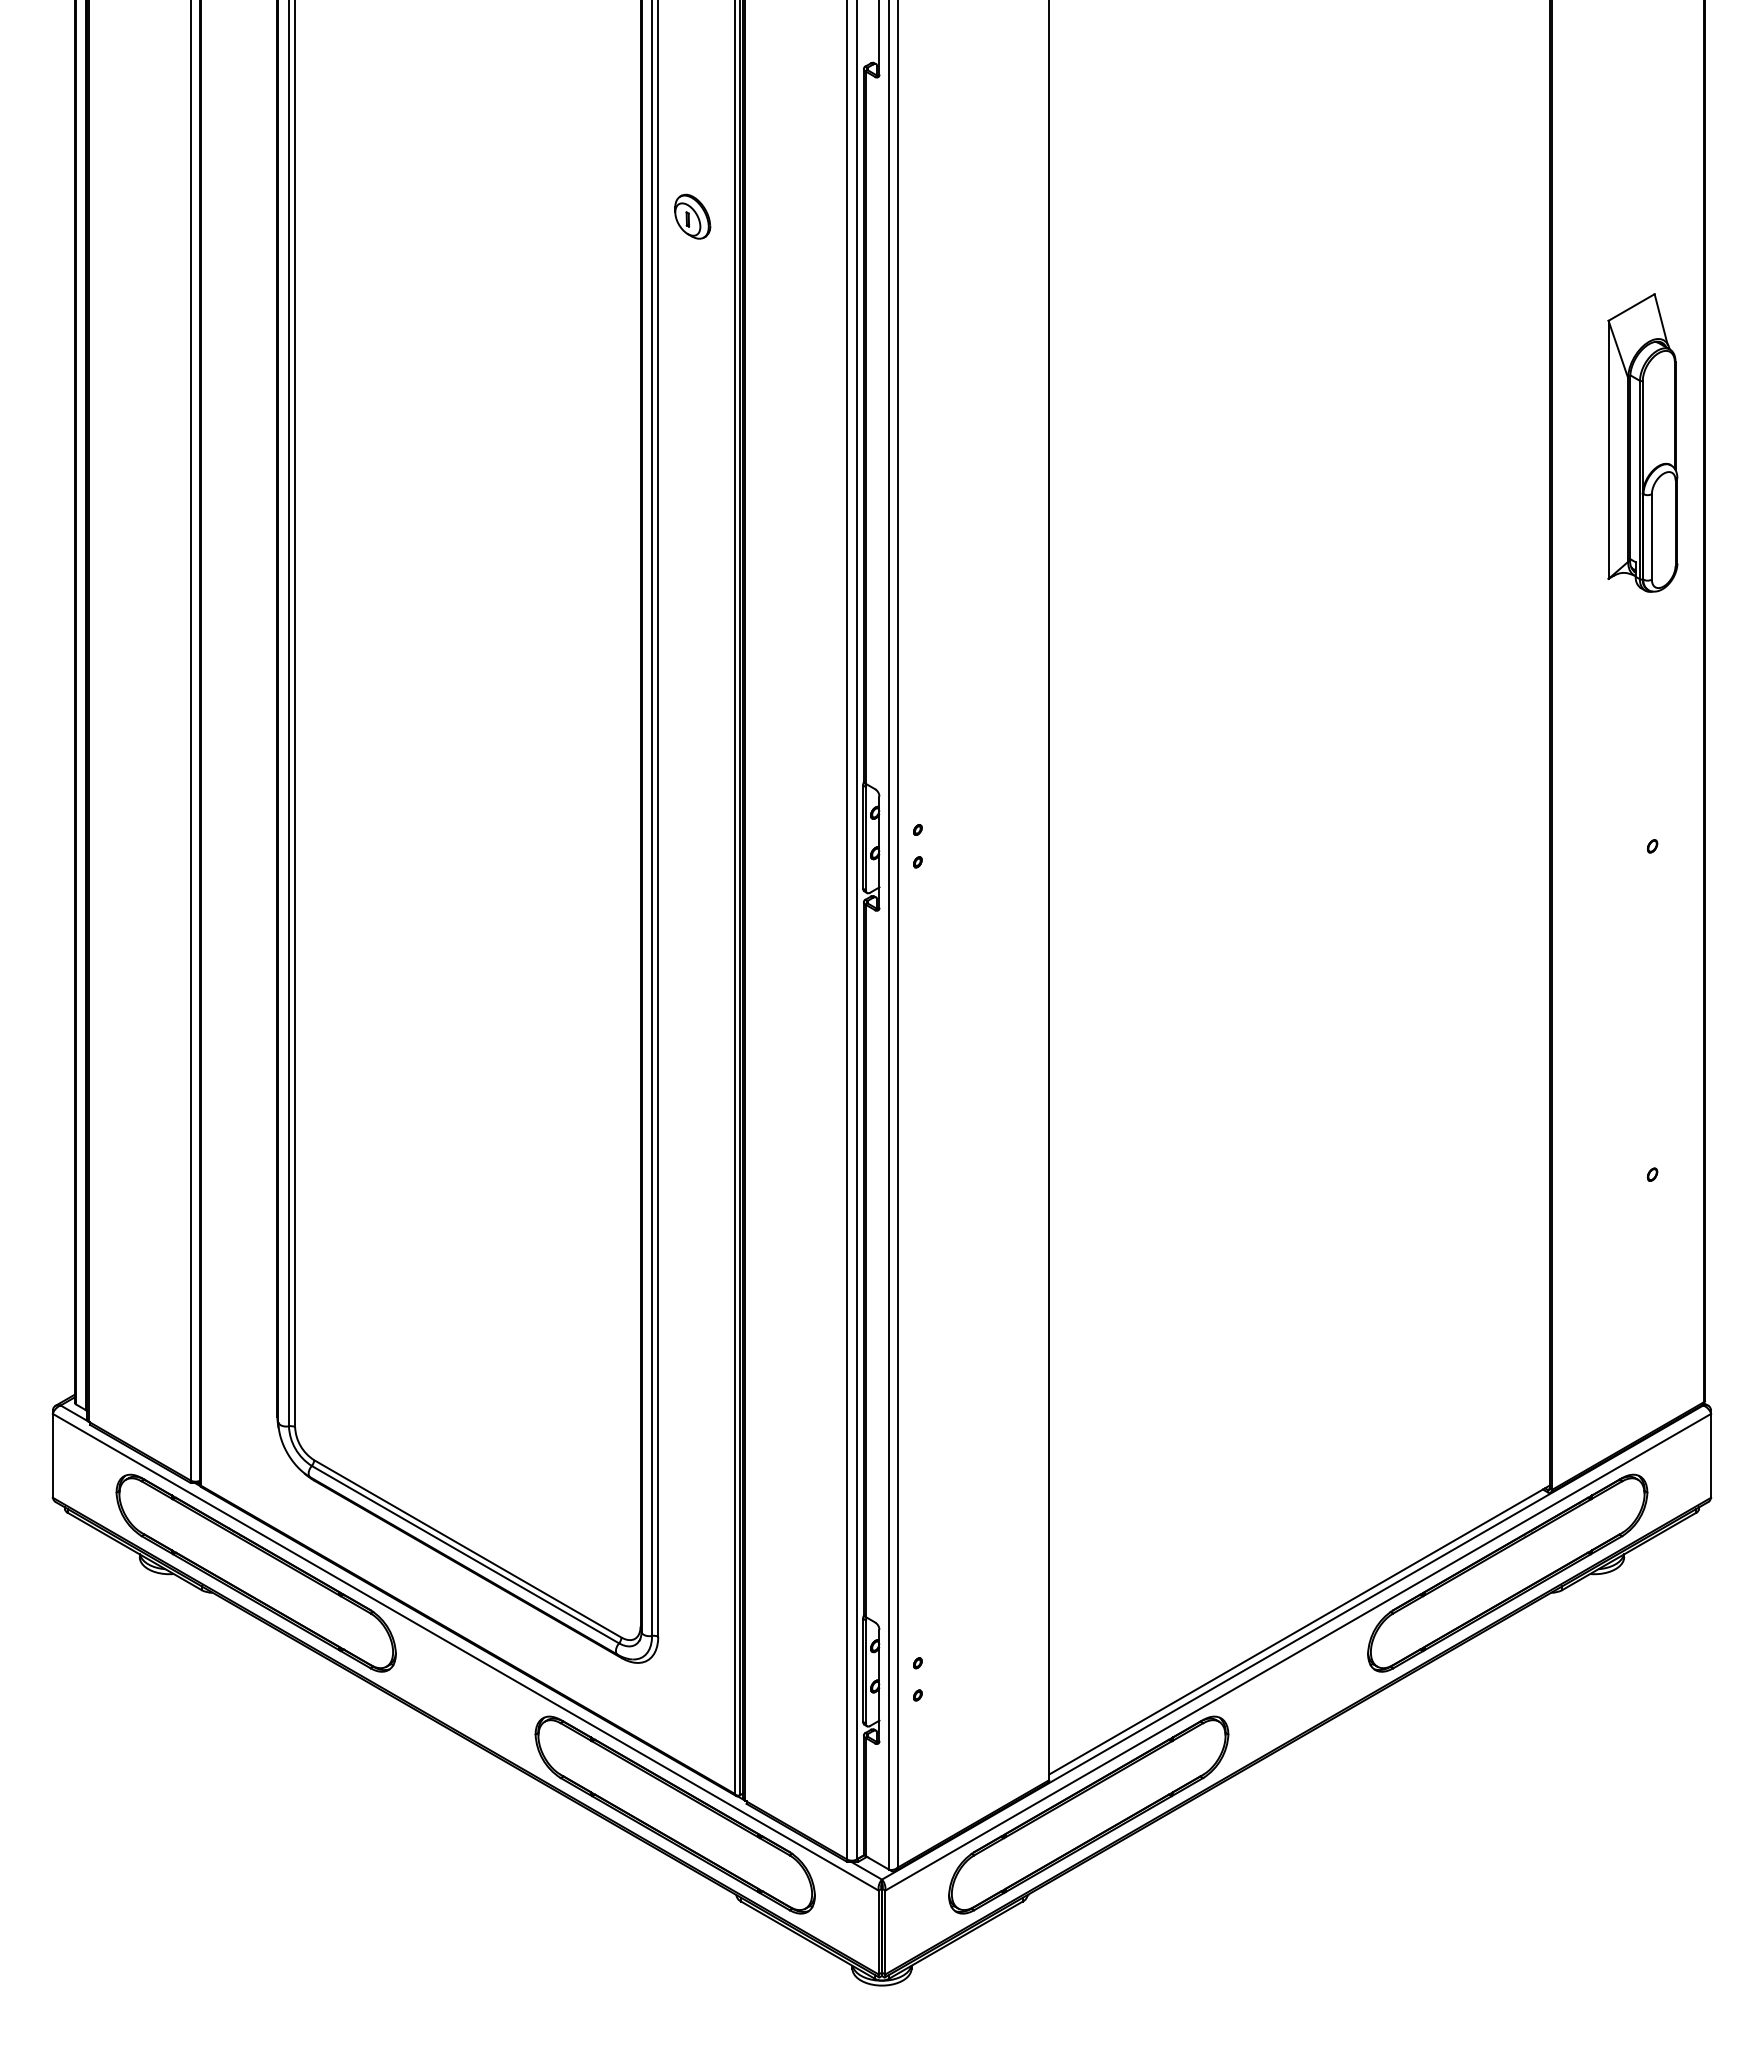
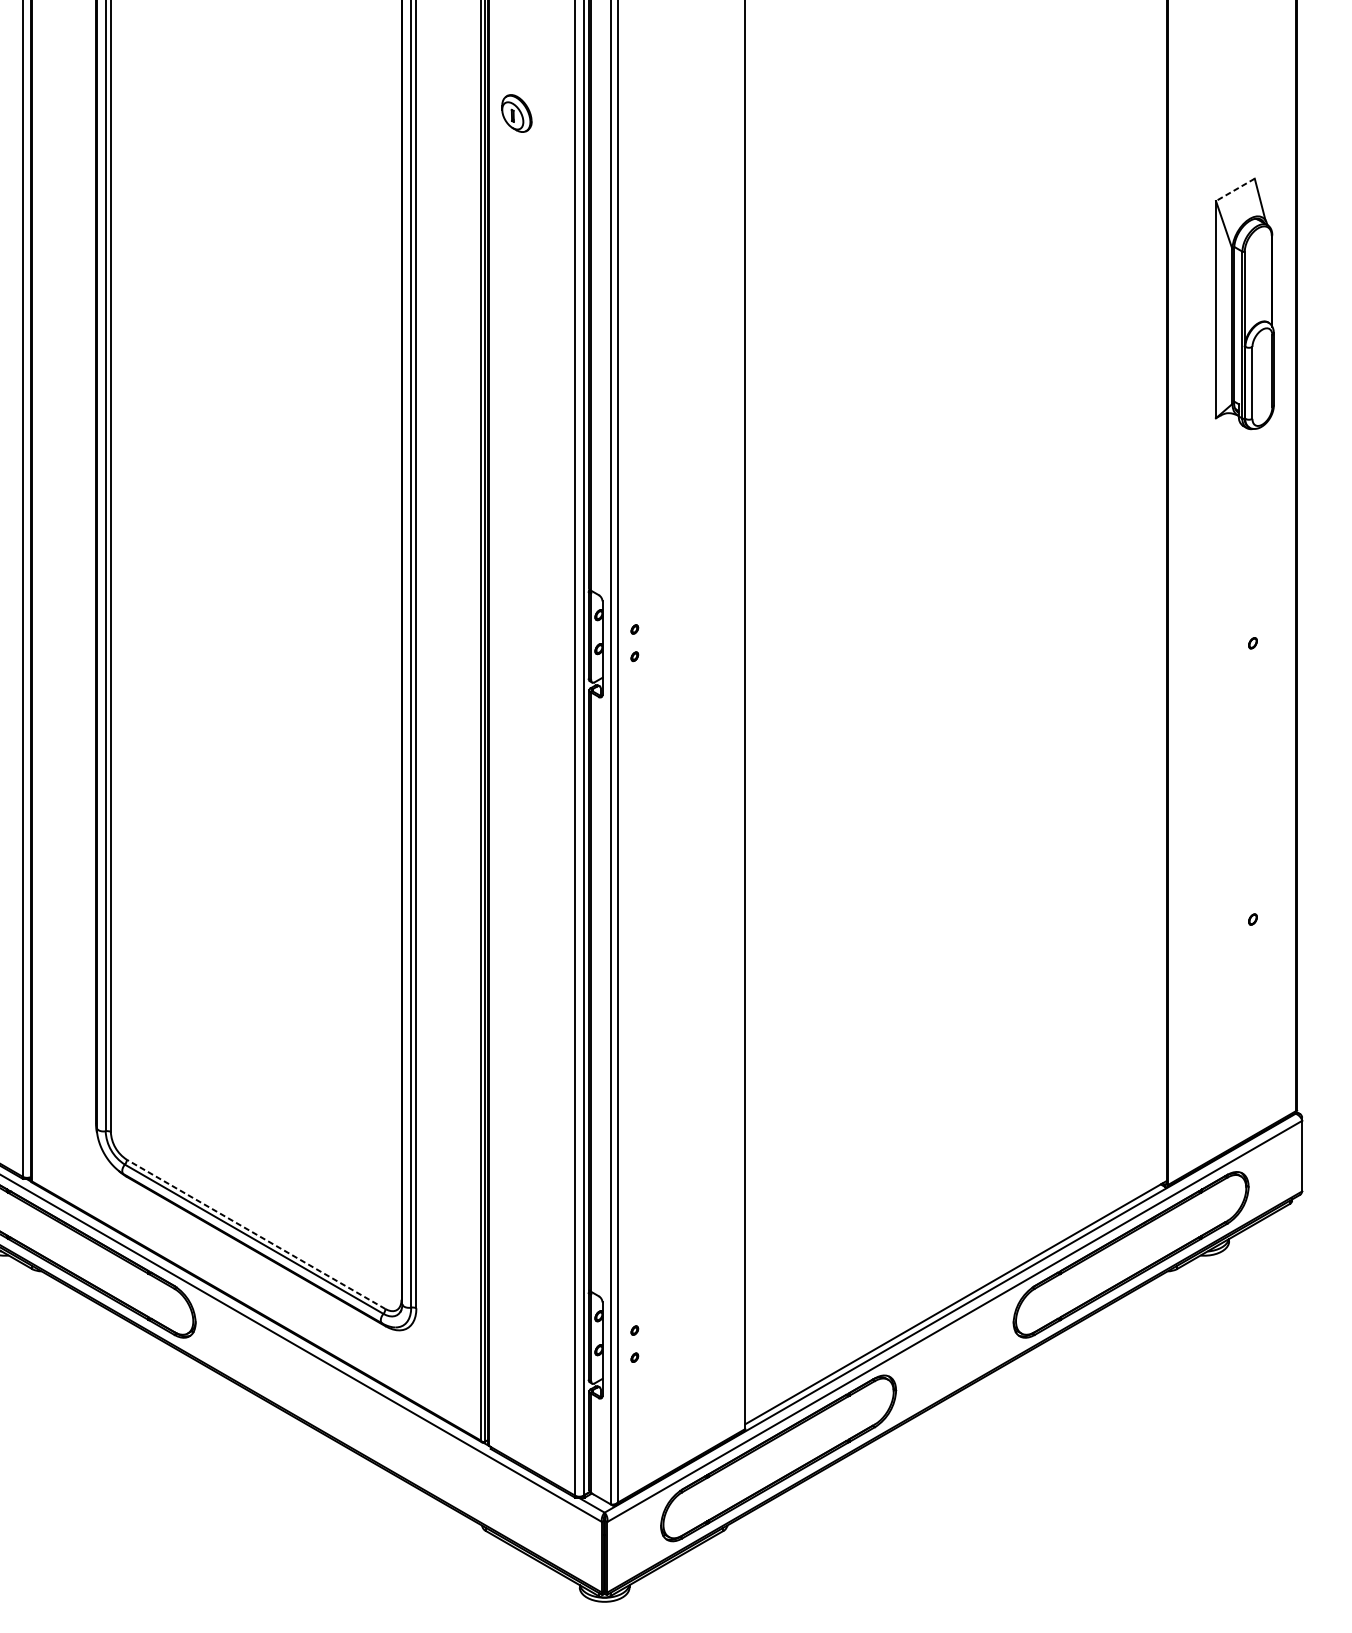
part: (692, 216) -> (516, 113), moved
line: (1631, 307) -> (1235, 189), solid -> dashed
line: (467, 1548) -> (255, 1234), solid -> dashed
part: (674, 1814) -> (430, 1457), removed

